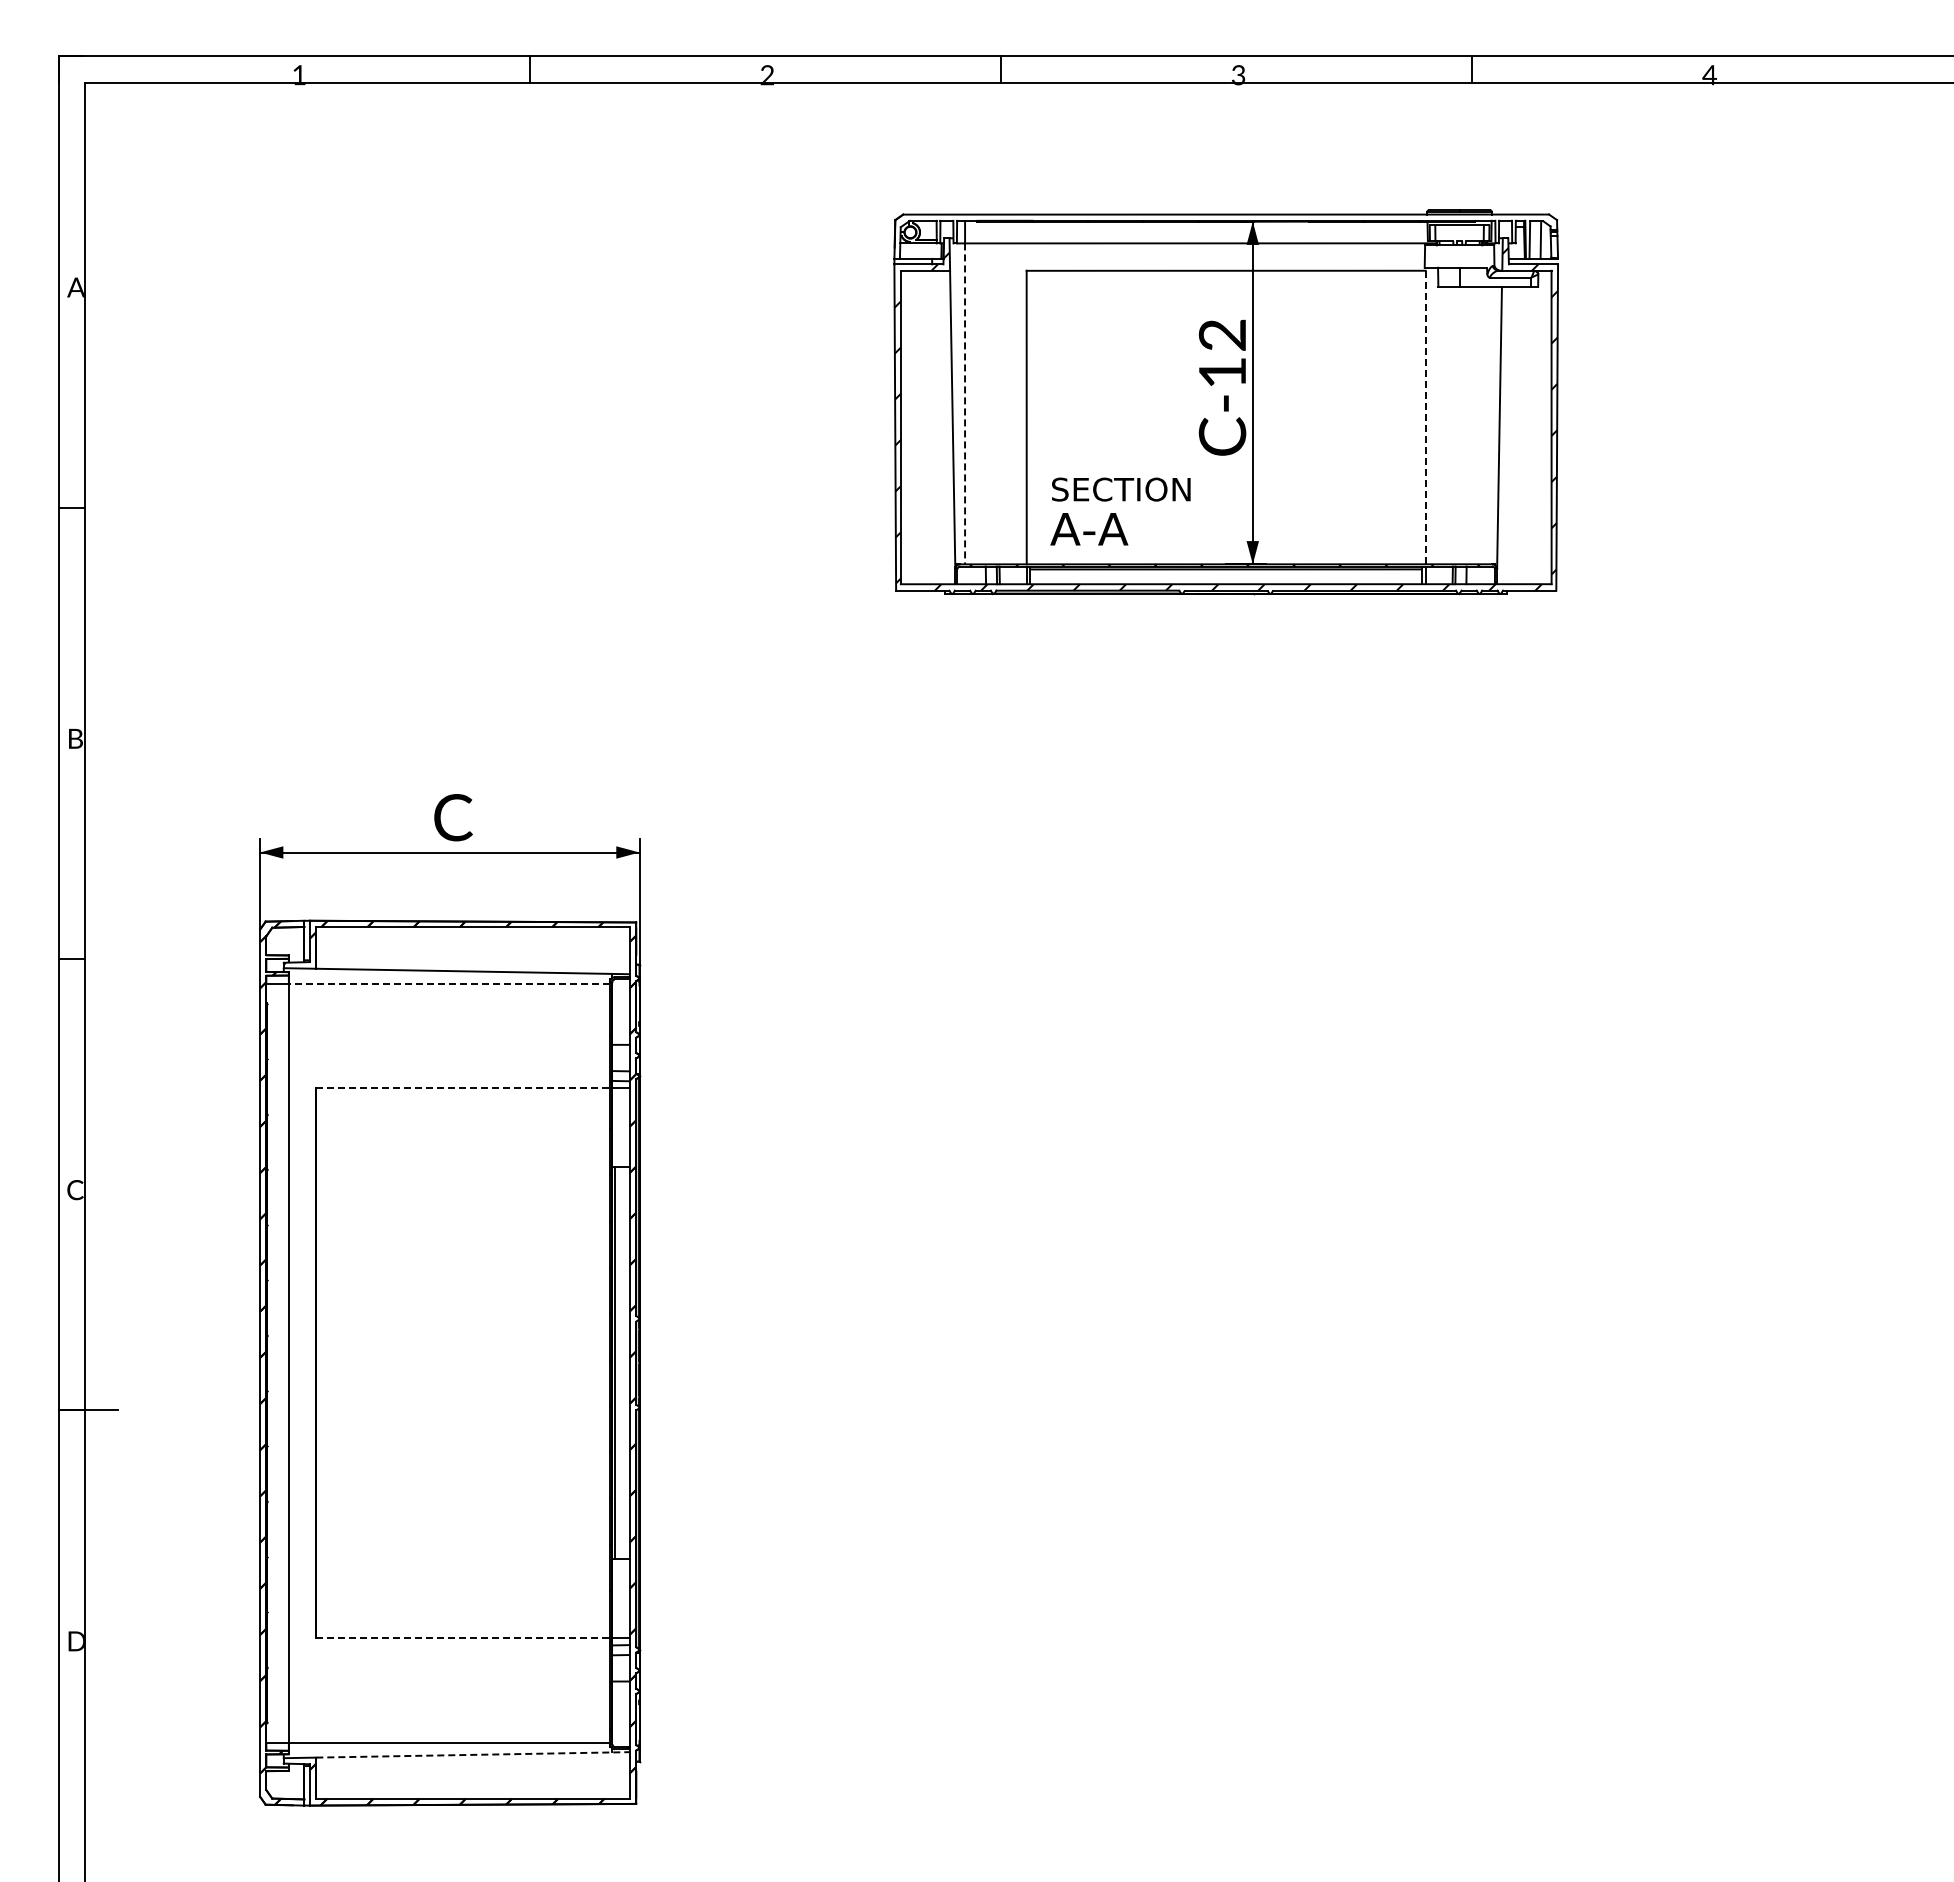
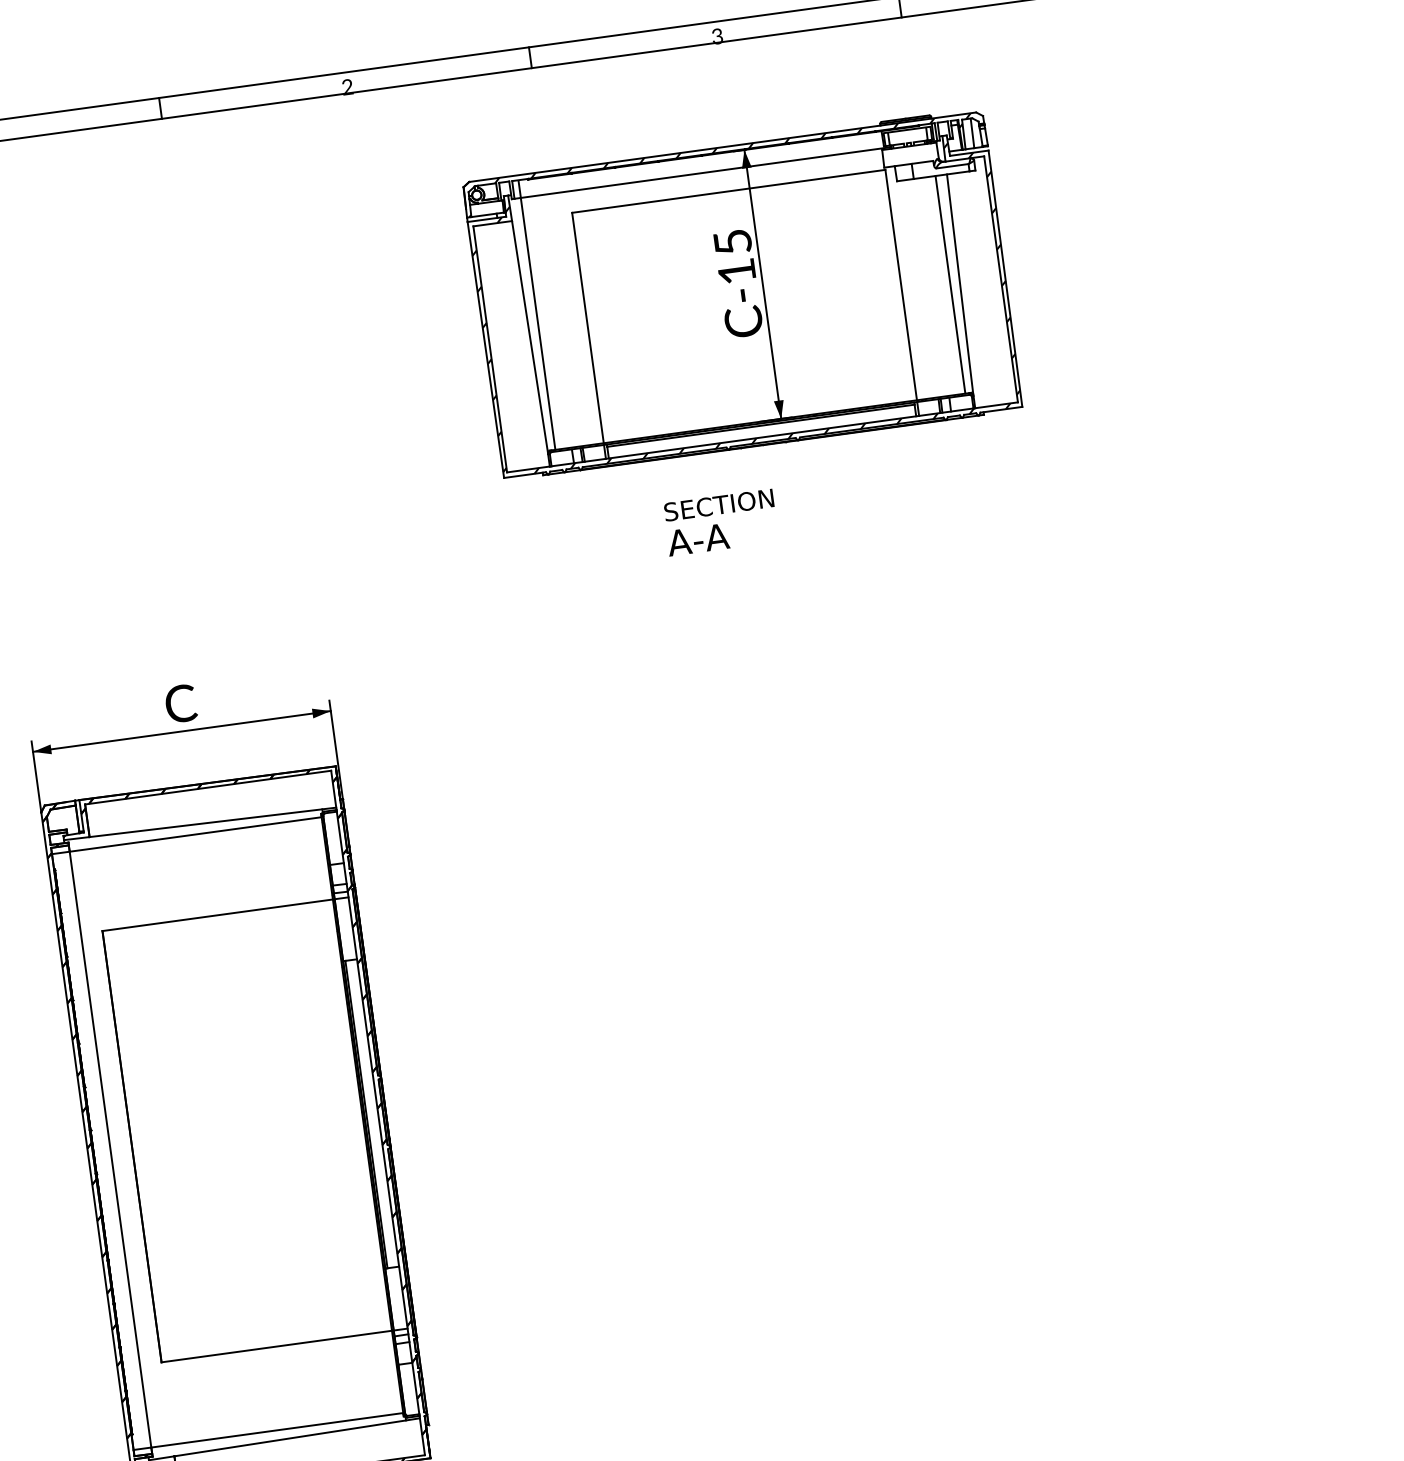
hatch: (1219, 236) -> (719, 165), added
text: (1222, 334) -> (732, 241), C-12 -> C-15
line: (965, 404) -> (538, 324), dashed -> solid
line: (1425, 417) -> (901, 285), dashed -> solid
line: (1487, 425) -> (950, 284), added
text: (1120, 511) -> (720, 522), moved
line: (448, 983) -> (194, 834), dashed -> solid
line: (463, 1088) -> (218, 915), dashed -> solid
line: (463, 1637) -> (277, 1346), dashed -> solid
line: (473, 1754) -> (297, 1436), dashed -> solid

